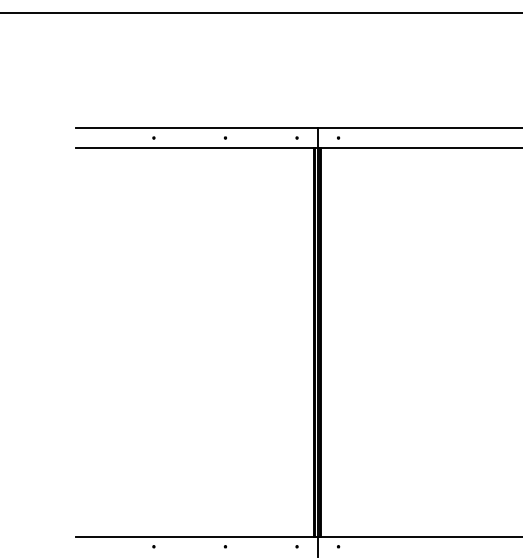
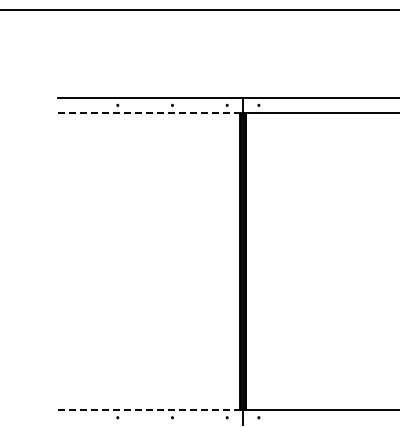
line: (198, 147) -> (151, 112), solid -> dashed
line: (198, 537) -> (151, 410), solid -> dashed

